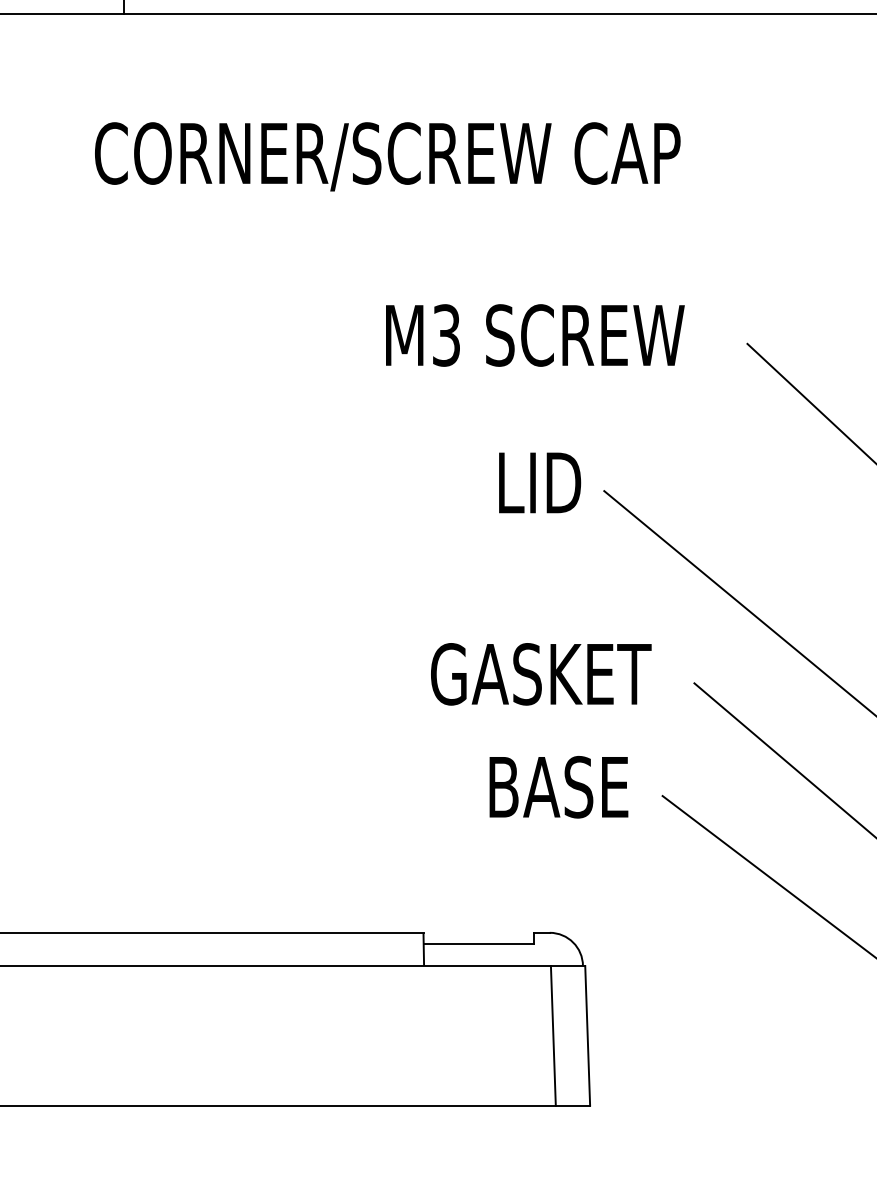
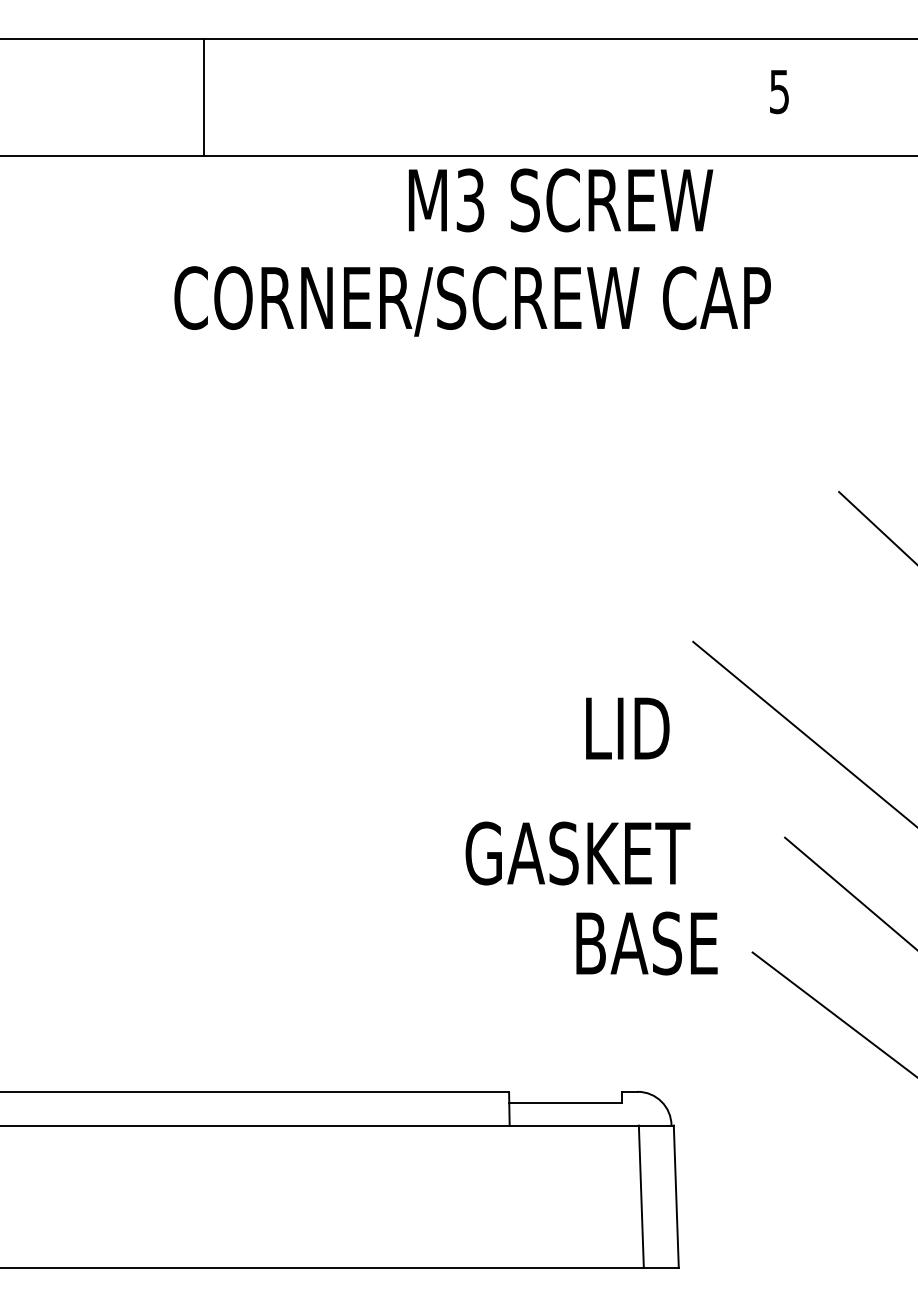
text: (535, 335) -> (561, 200), moved
text: (539, 482) -> (627, 728), moved
text: (540, 674) -> (577, 853), moved

